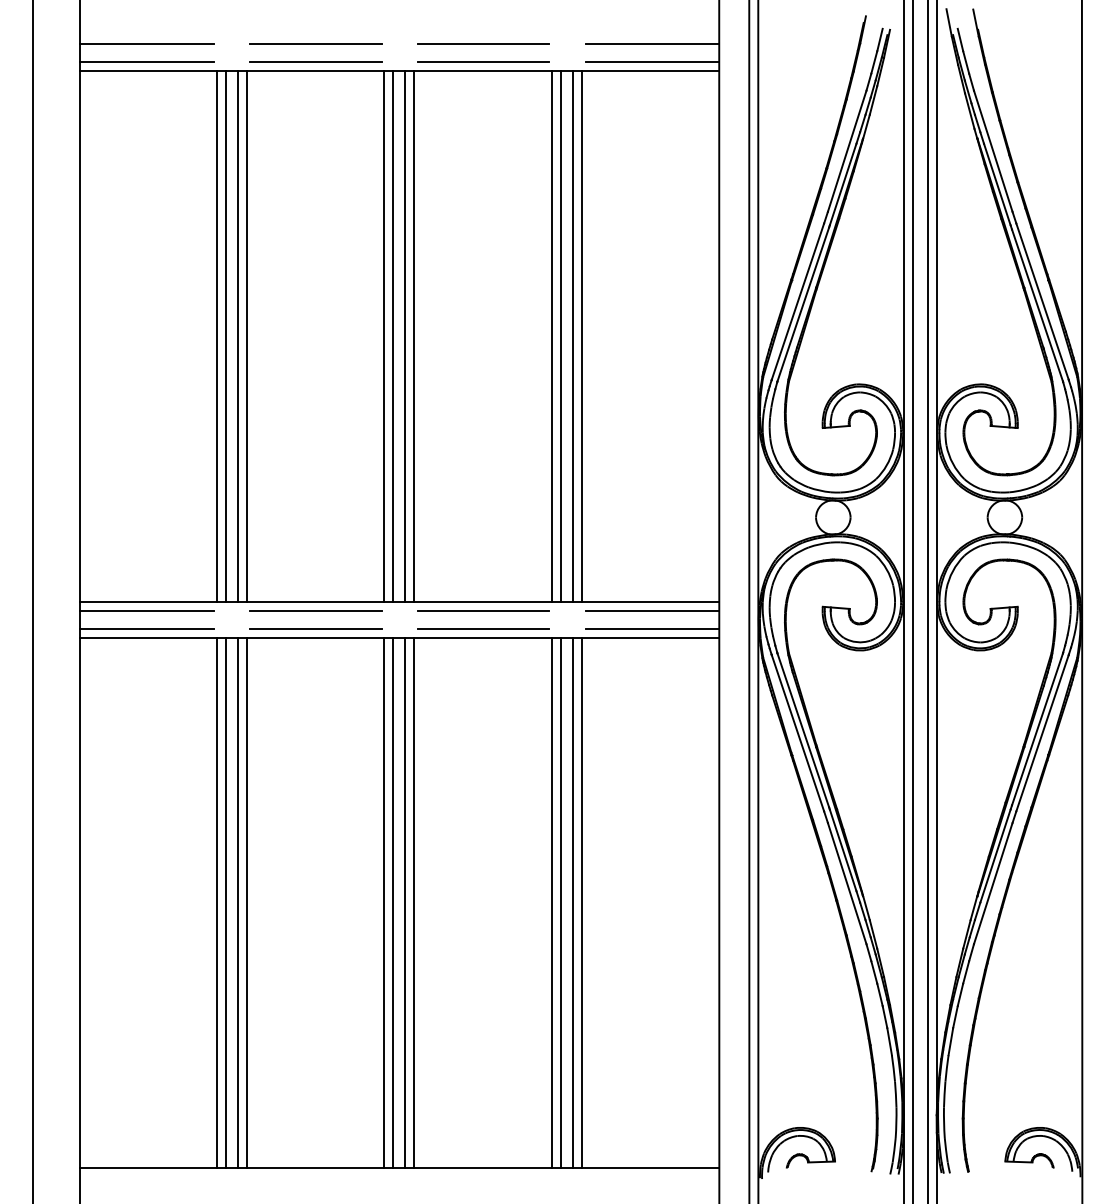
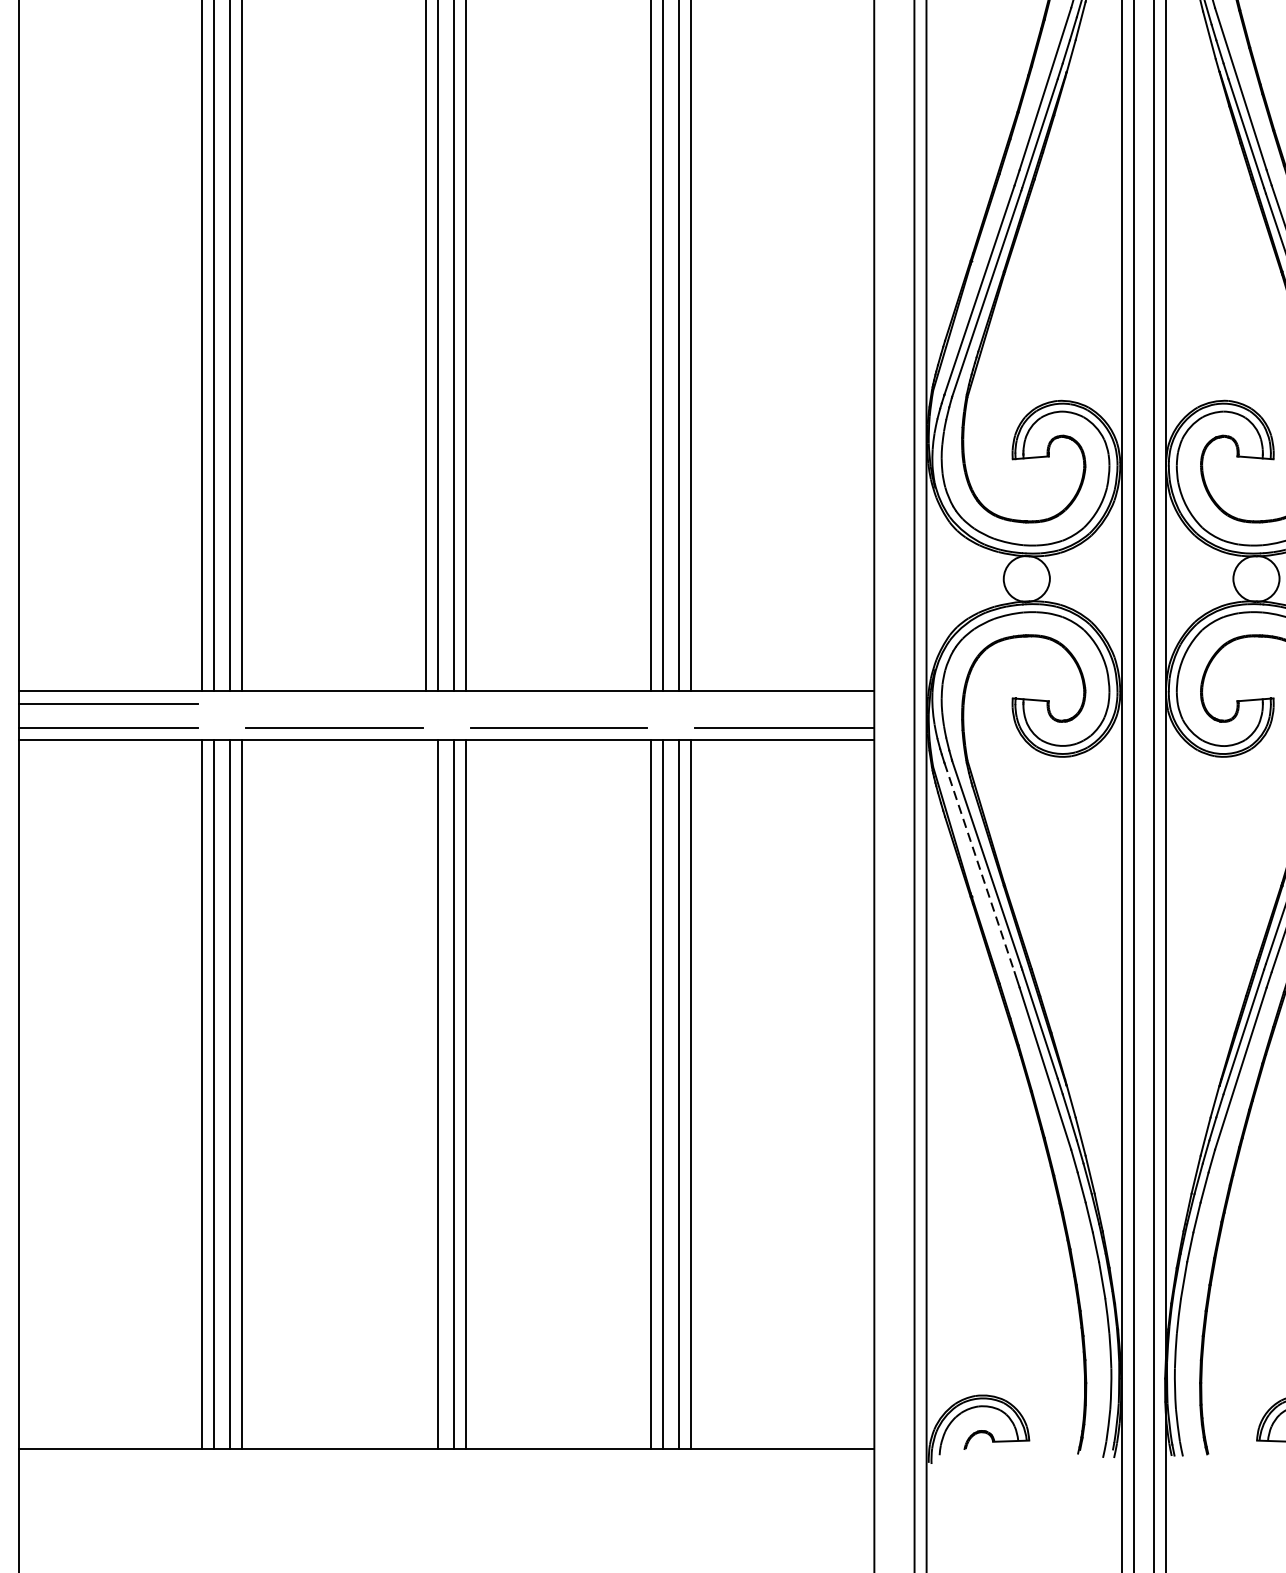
line: (315, 610) -> (334, 703), removed
line: (483, 610) -> (558, 703), removed
line: (652, 610) -> (784, 703), removed
line: (798, 733) -> (980, 867), solid -> dashed
line: (384, 902) -> (426, 1094), removed

